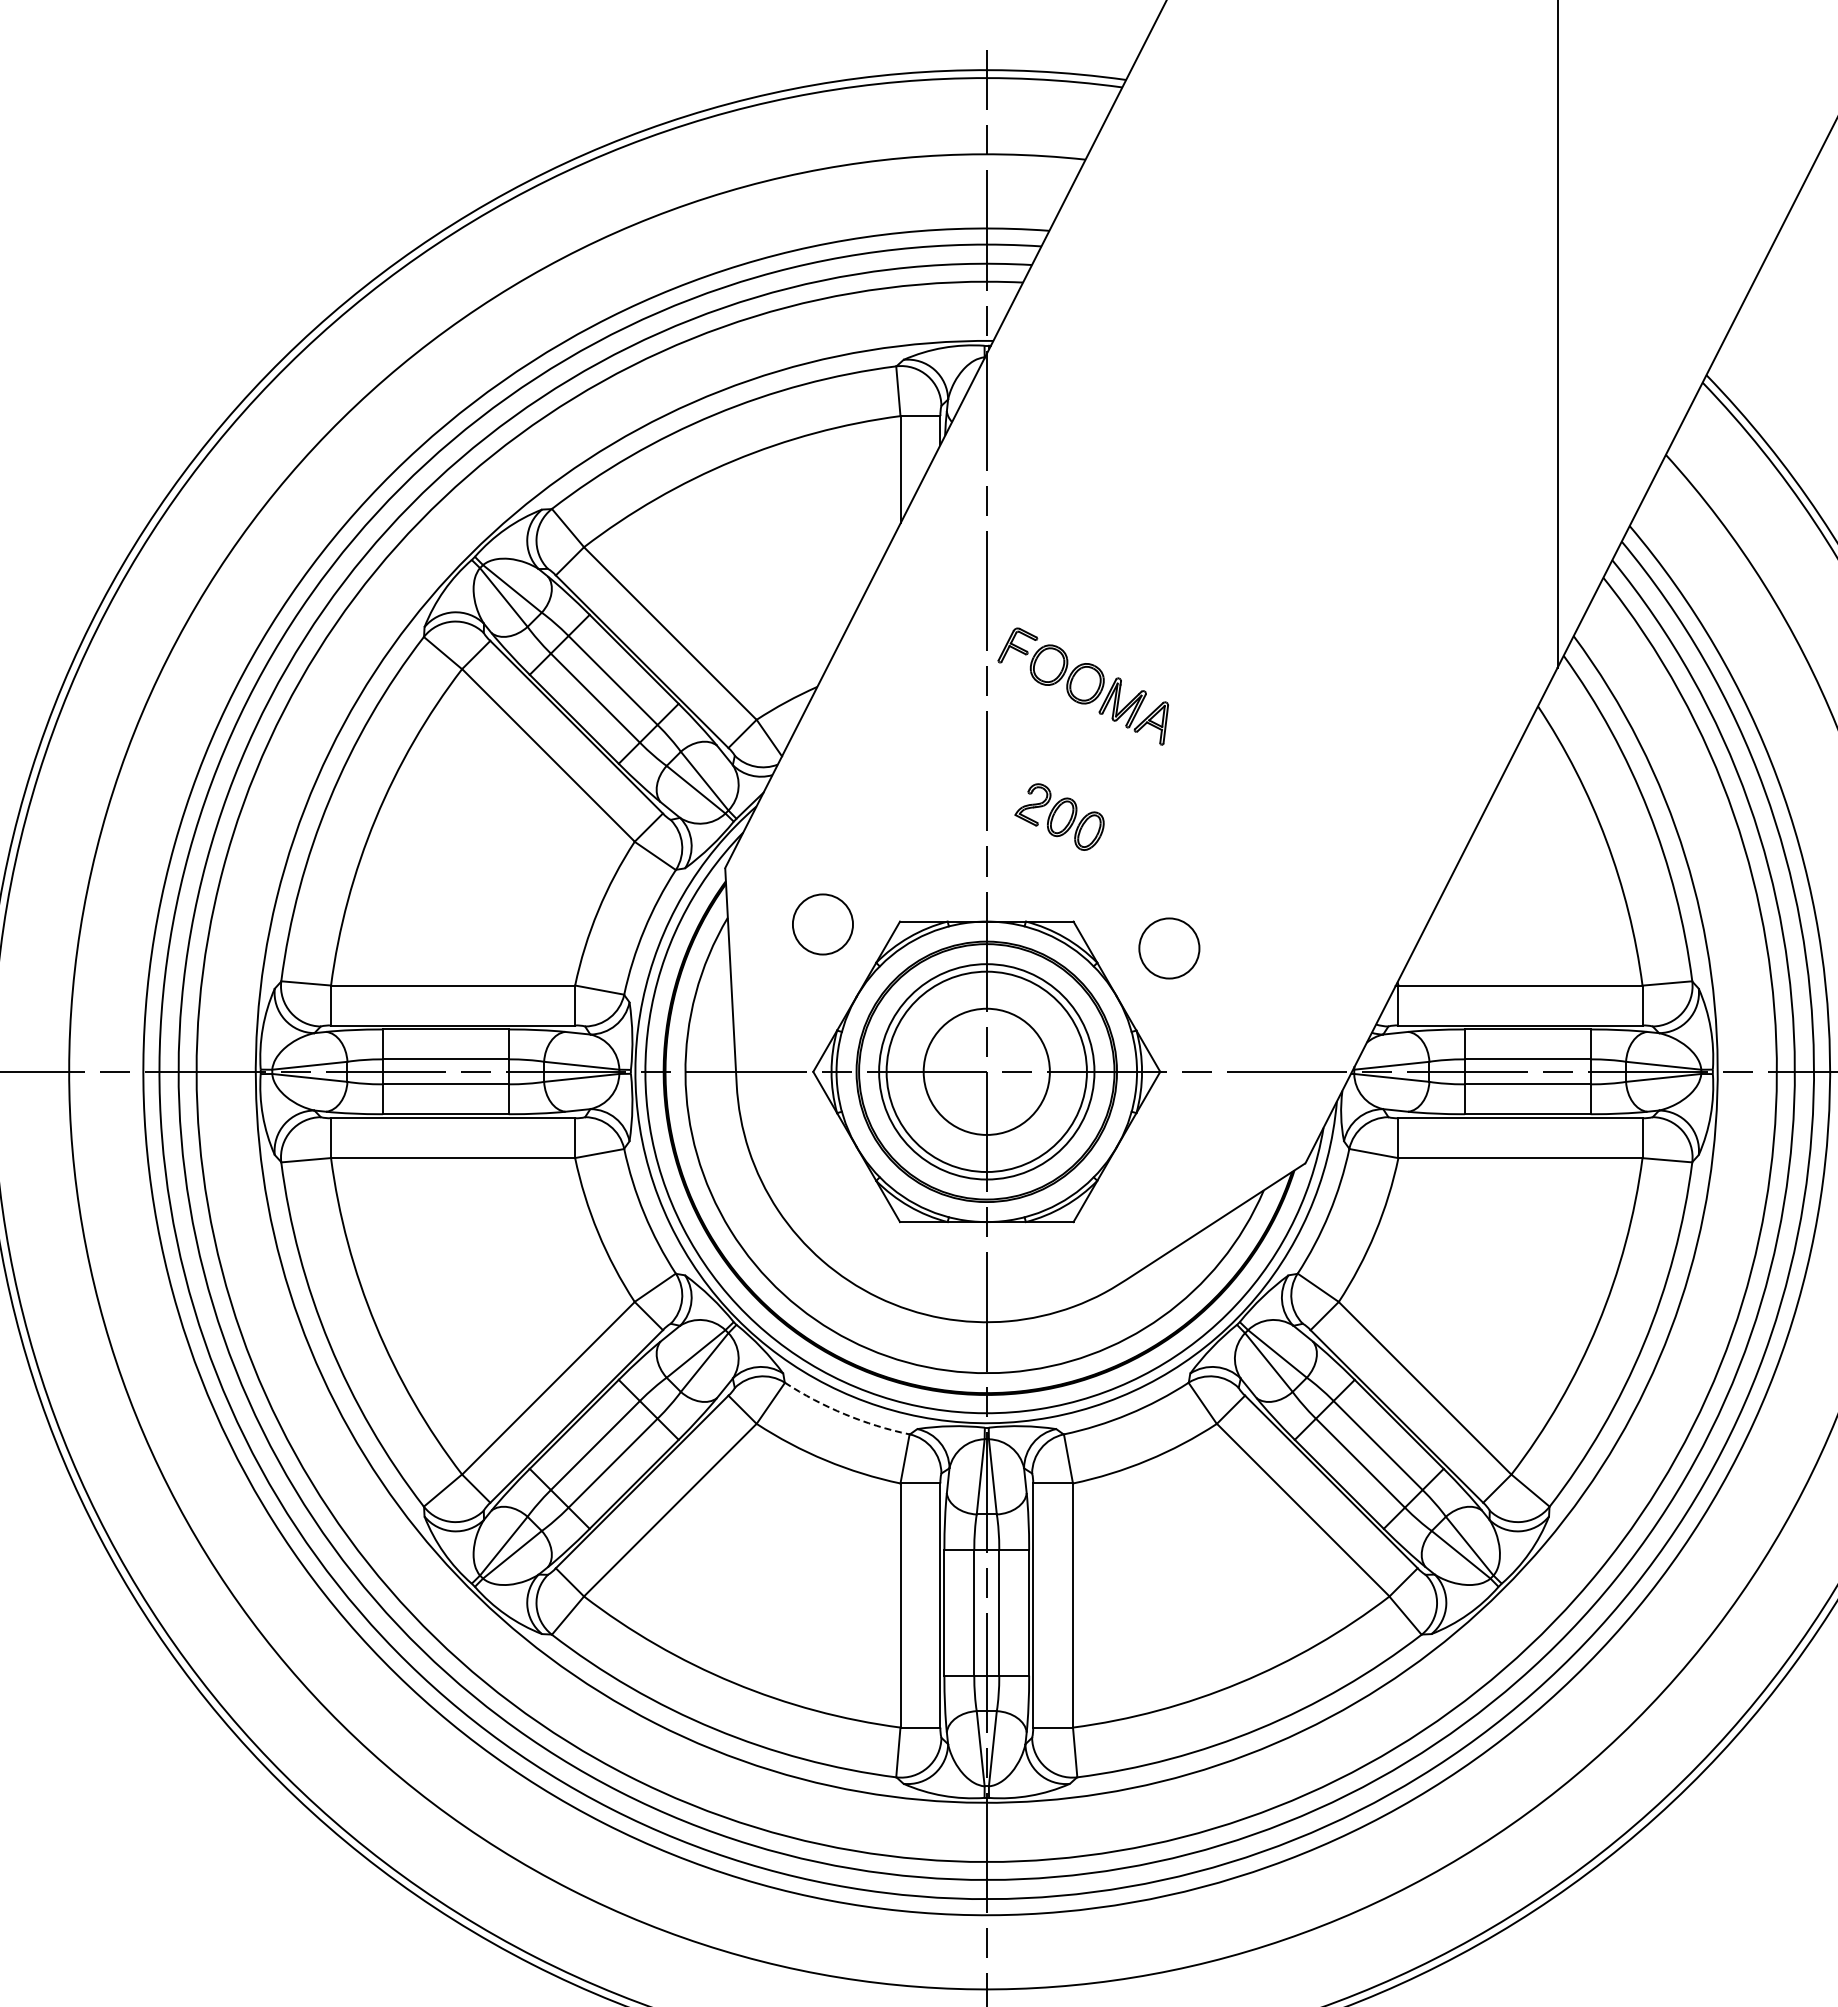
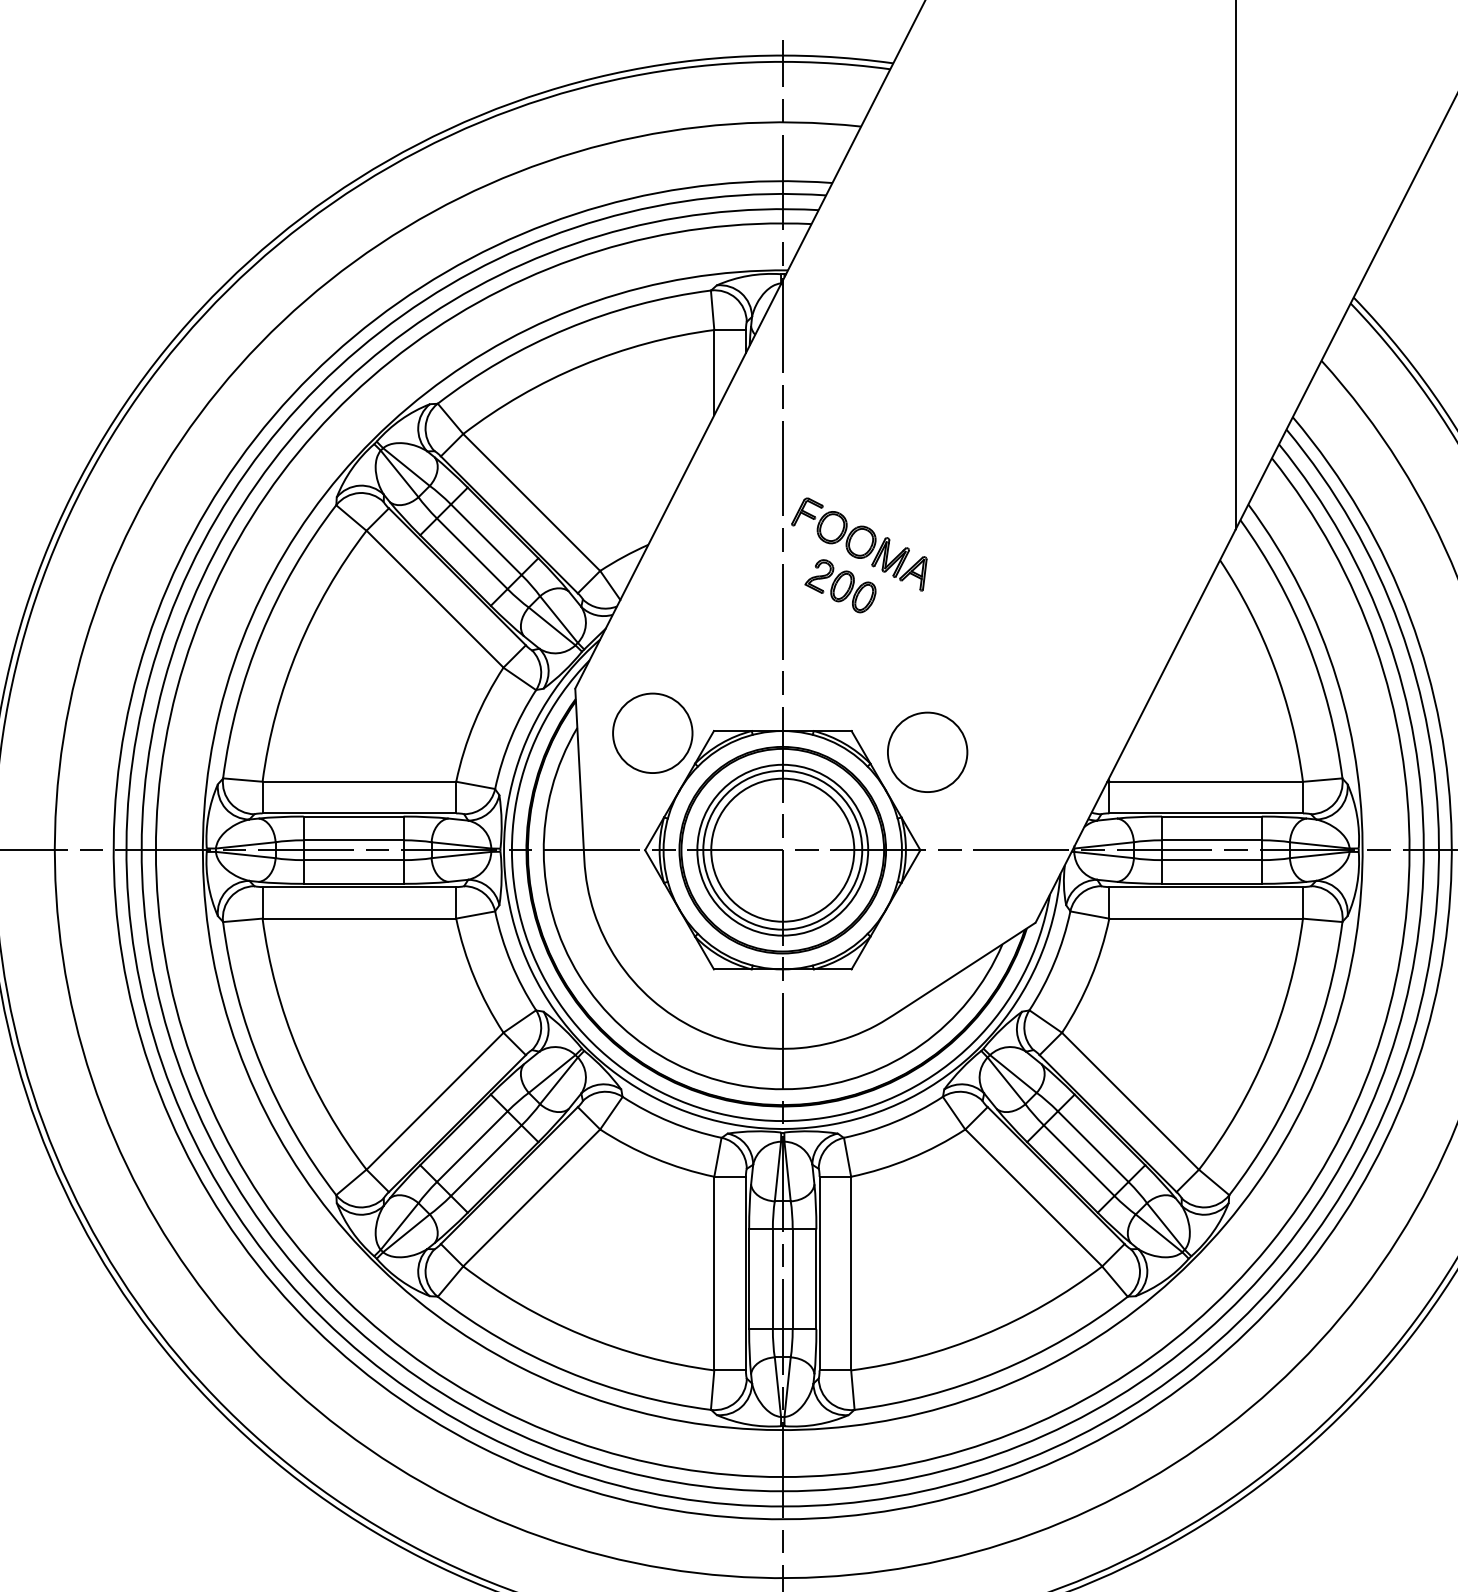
part: (1059, 816) -> (840, 585), moved
circle: (822, 924) -> (652, 733), size x1.67
circle: (1169, 948) -> (927, 752), size x1.67
circle: (986, 1071) -> (782, 849), size x1.43
arc: (844, 1414) -> (669, 1122), dashed -> solid

